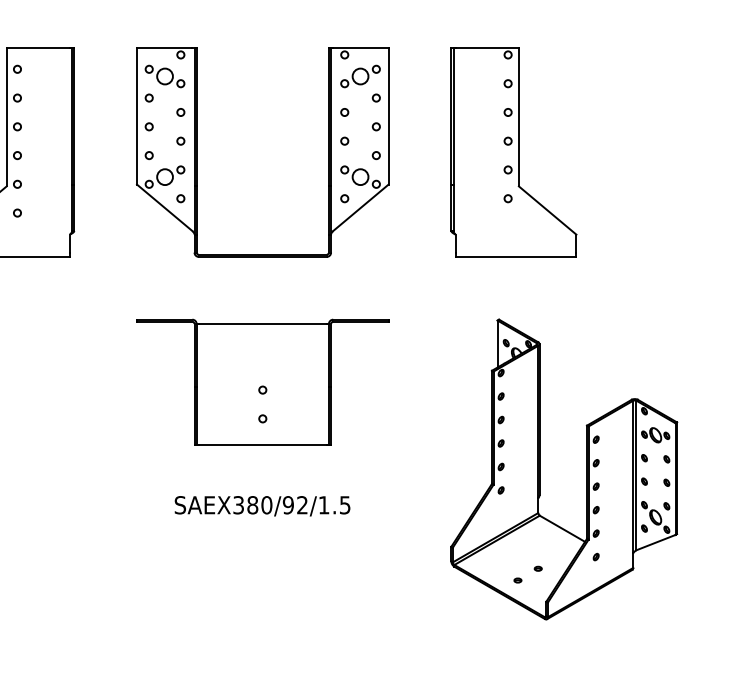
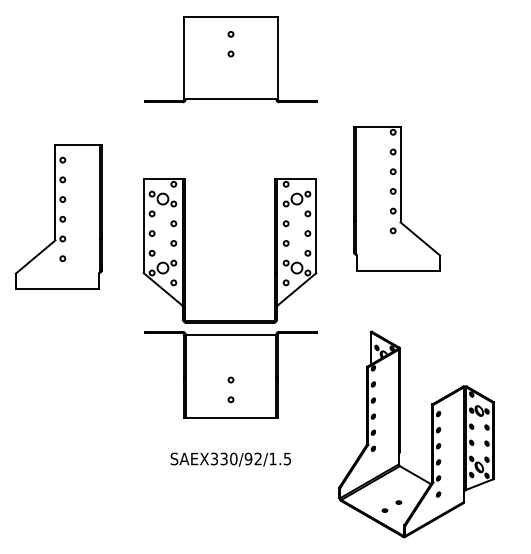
part: (197, 151) -> (185, 250), moved
part: (514, 151) -> (397, 198), moved
part: (585, 469) -> (431, 434), moved
text: (251, 504) -> (223, 458), SAEX380/92/1.5 -> SAEX330/92/1.5

